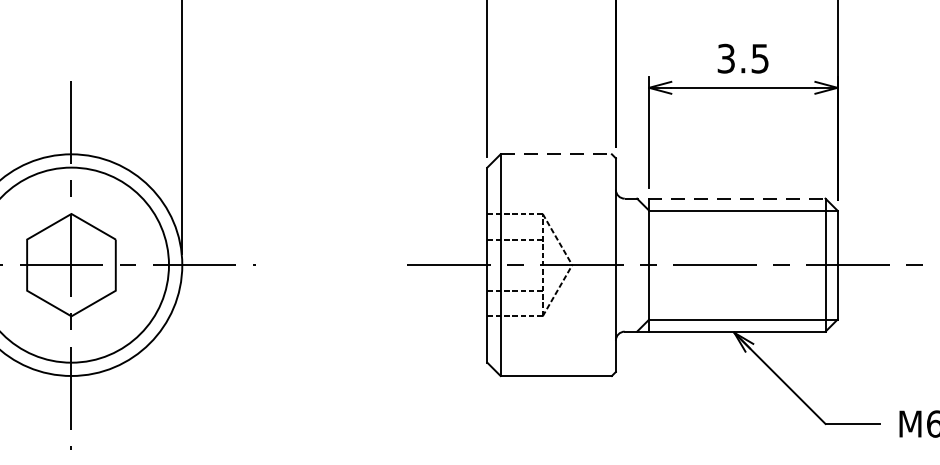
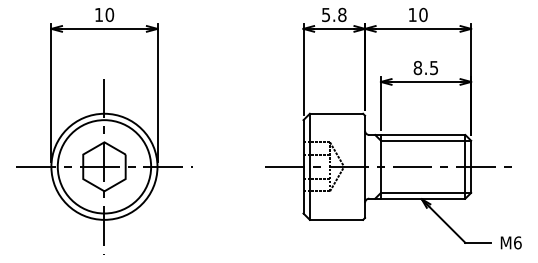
text: (725, 59) -> (417, 68), 3.5 -> 8.5
line: (556, 153) -> (336, 113), dashed -> solid
line: (725, 199) -> (417, 135), dashed -> solid

